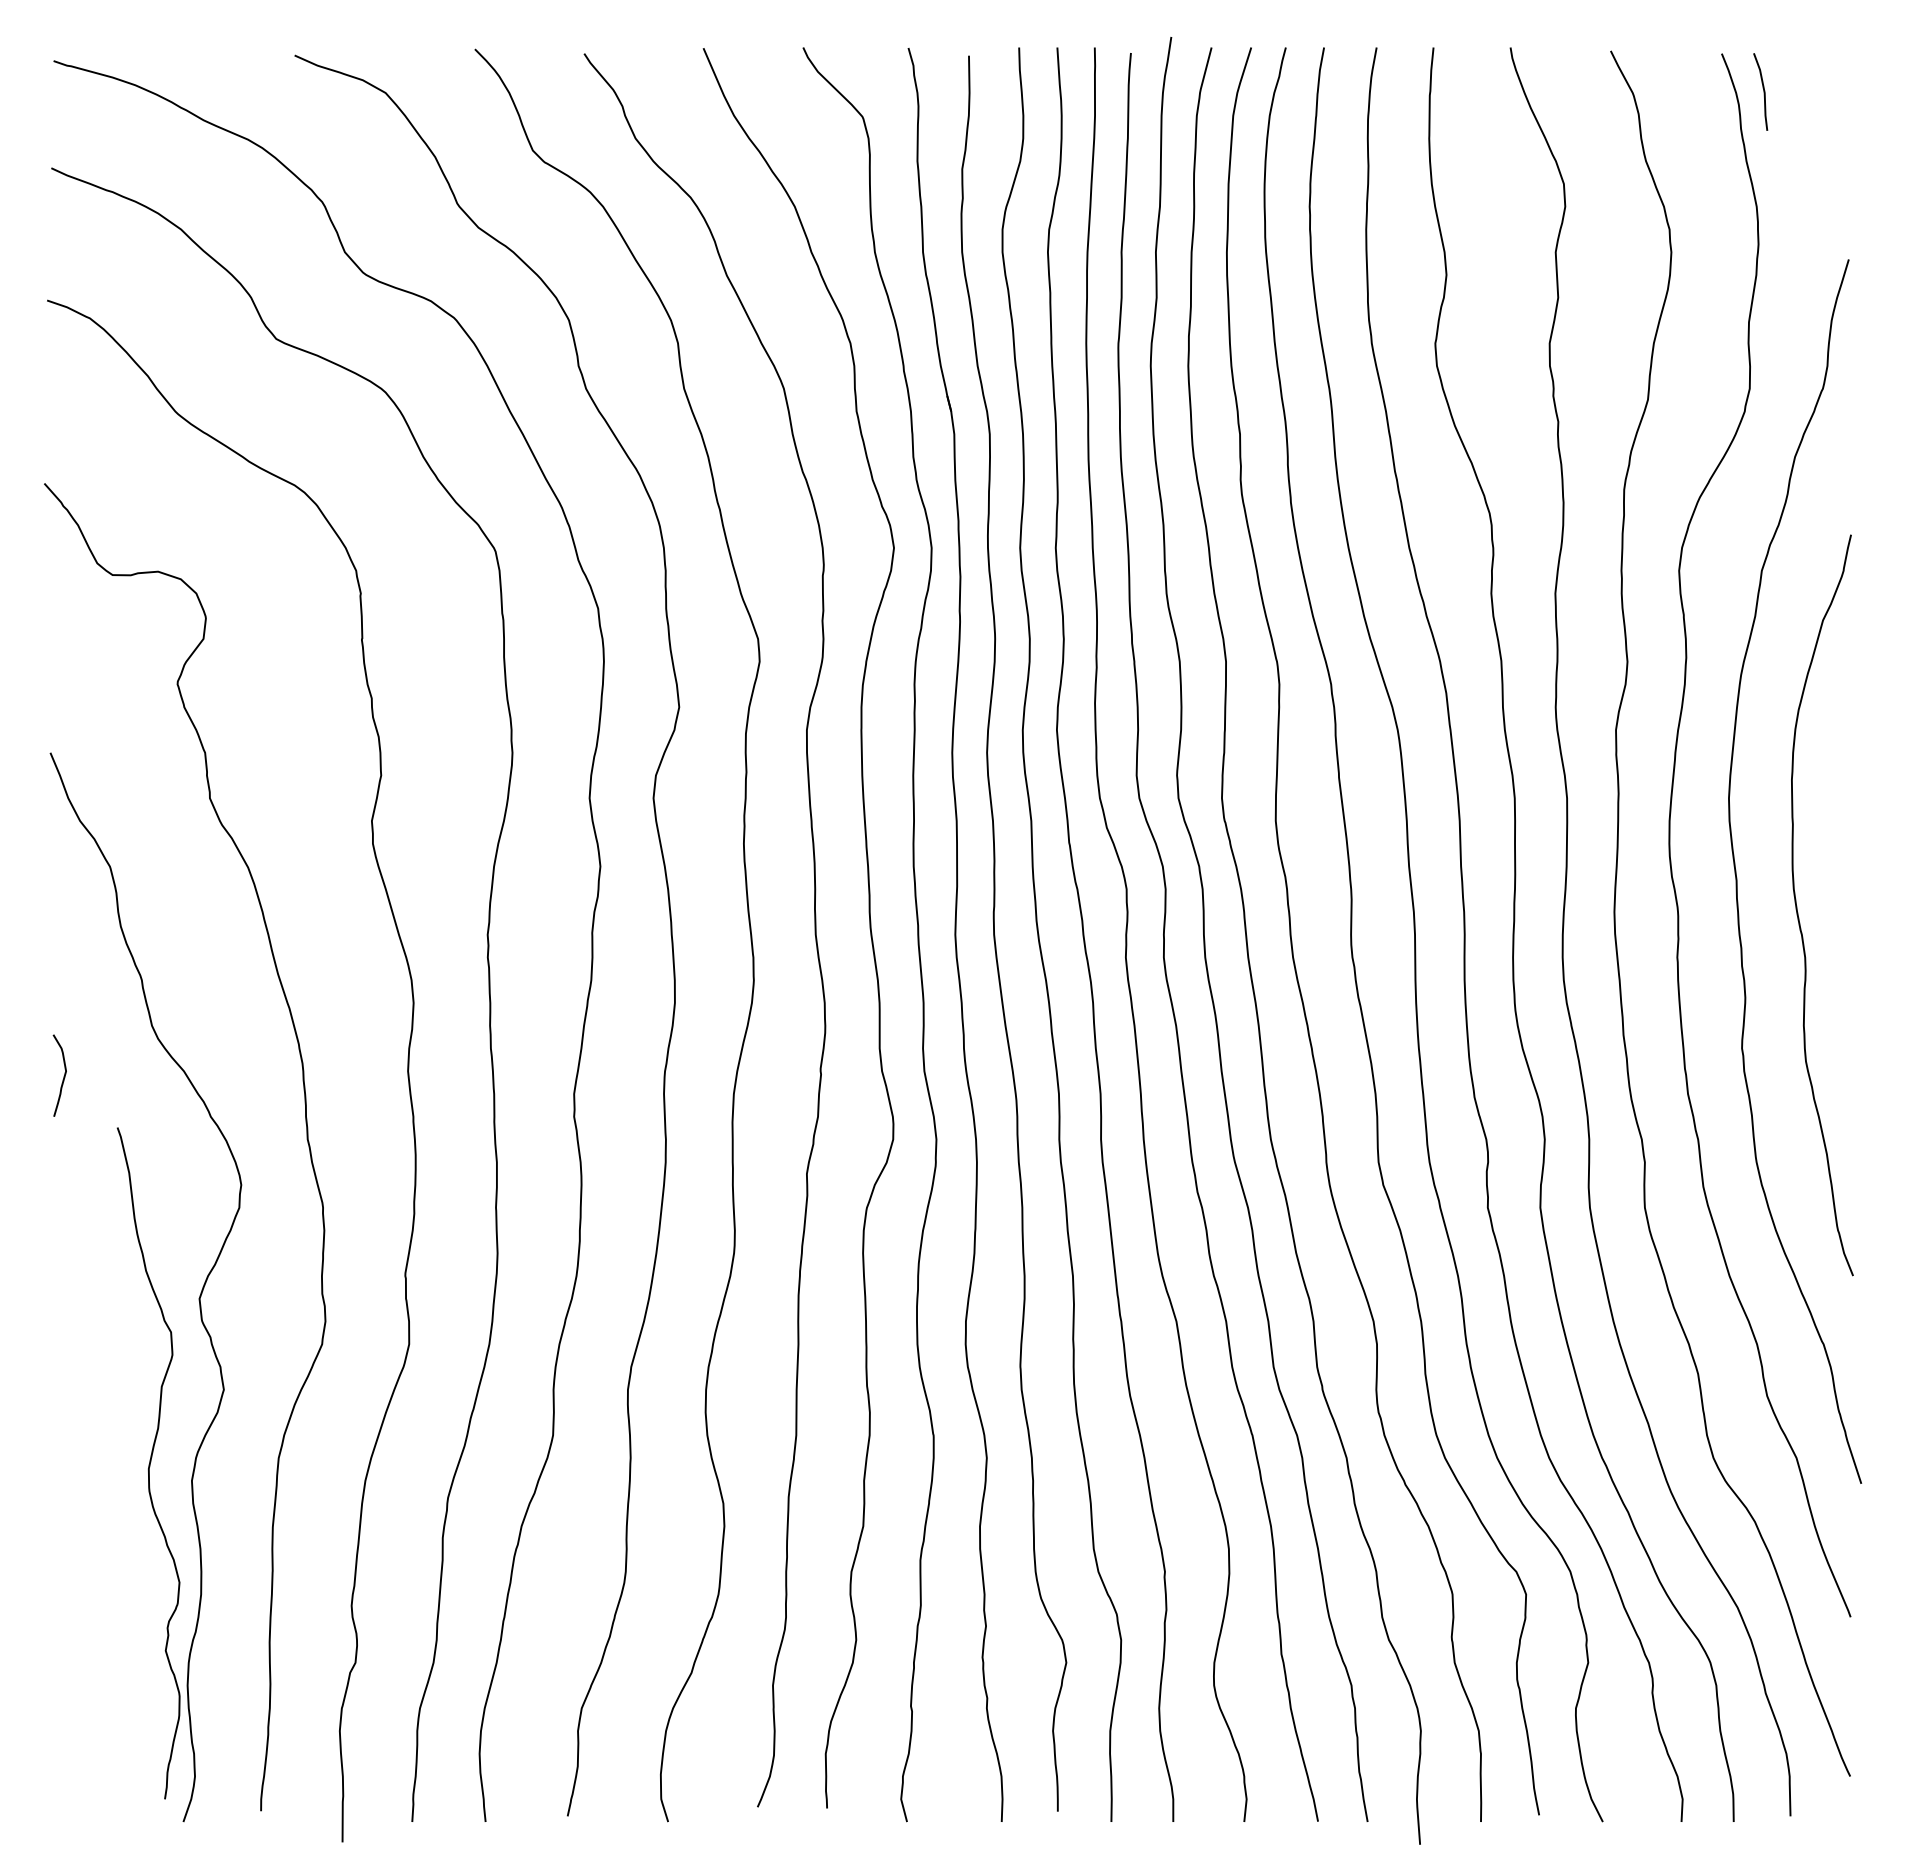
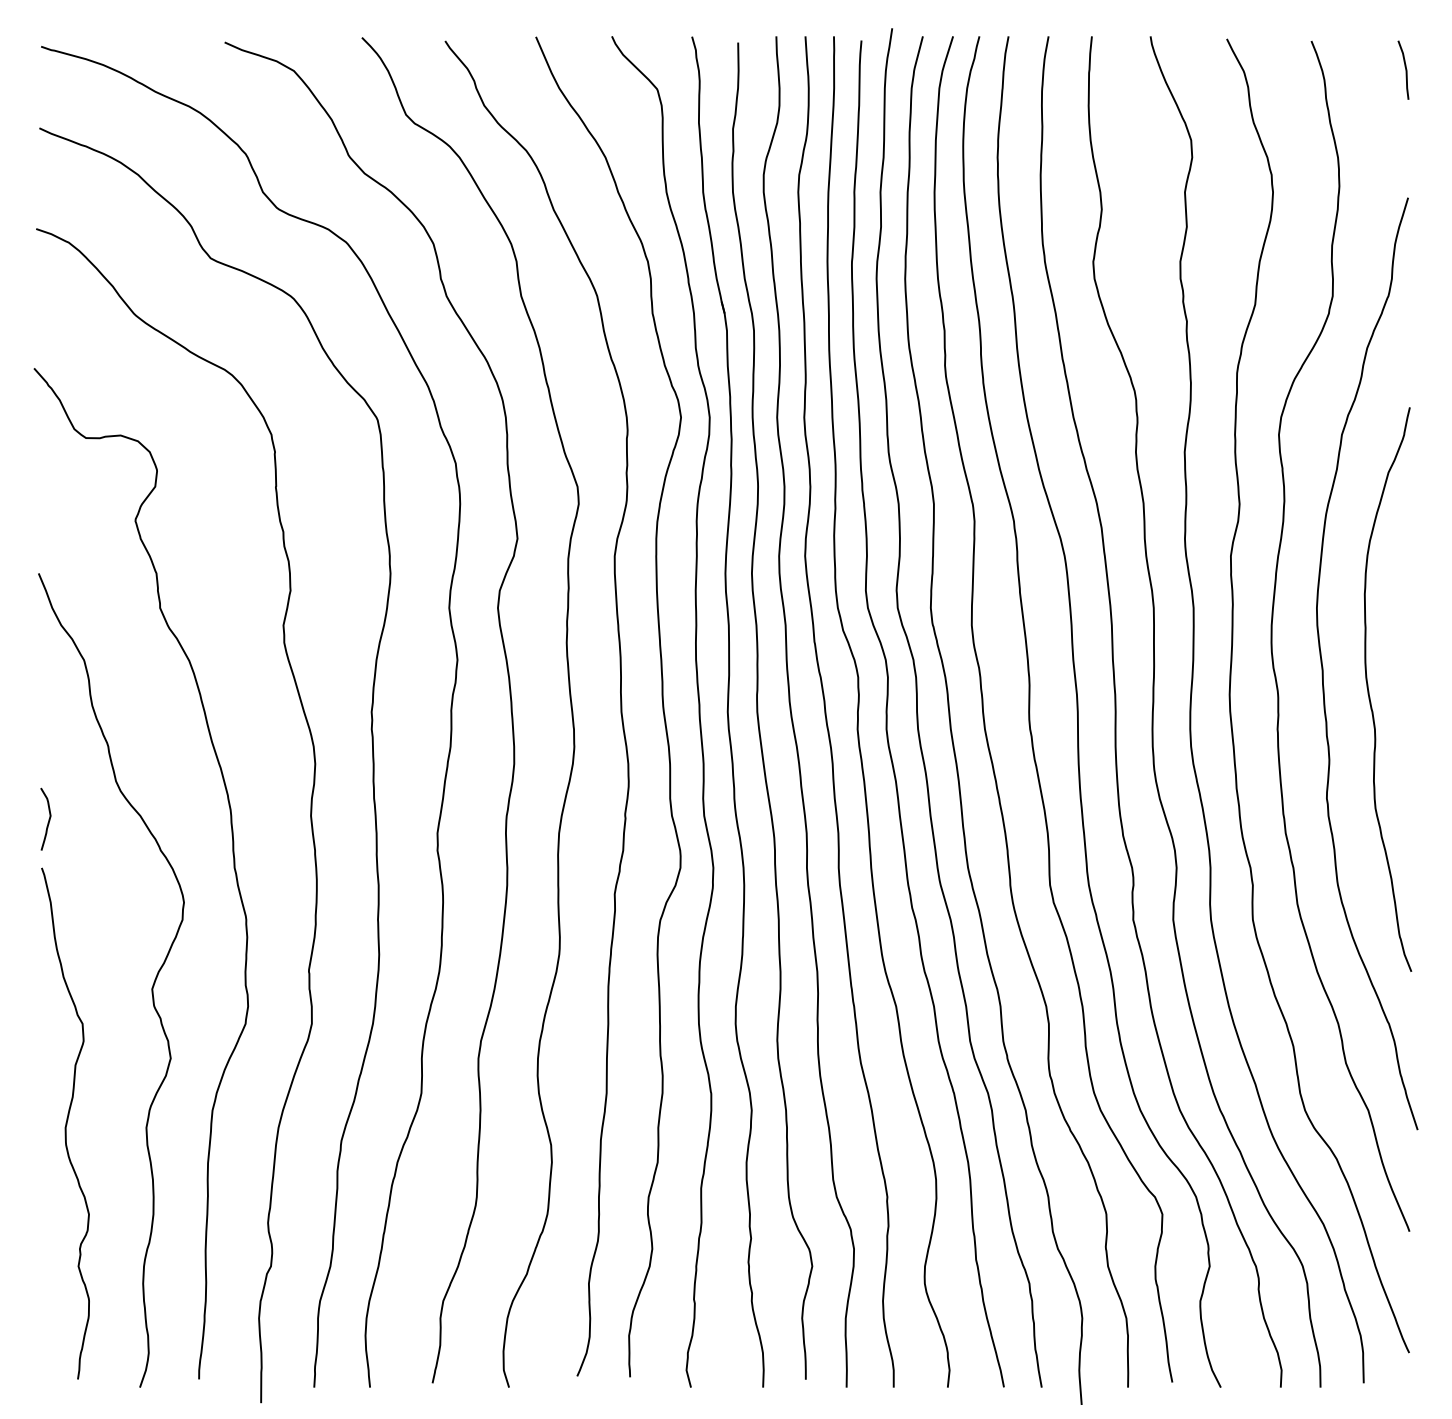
line: (1763, 91) -> (1405, 69), moved
curve: (149, 1463) -> (66, 1123), moved

